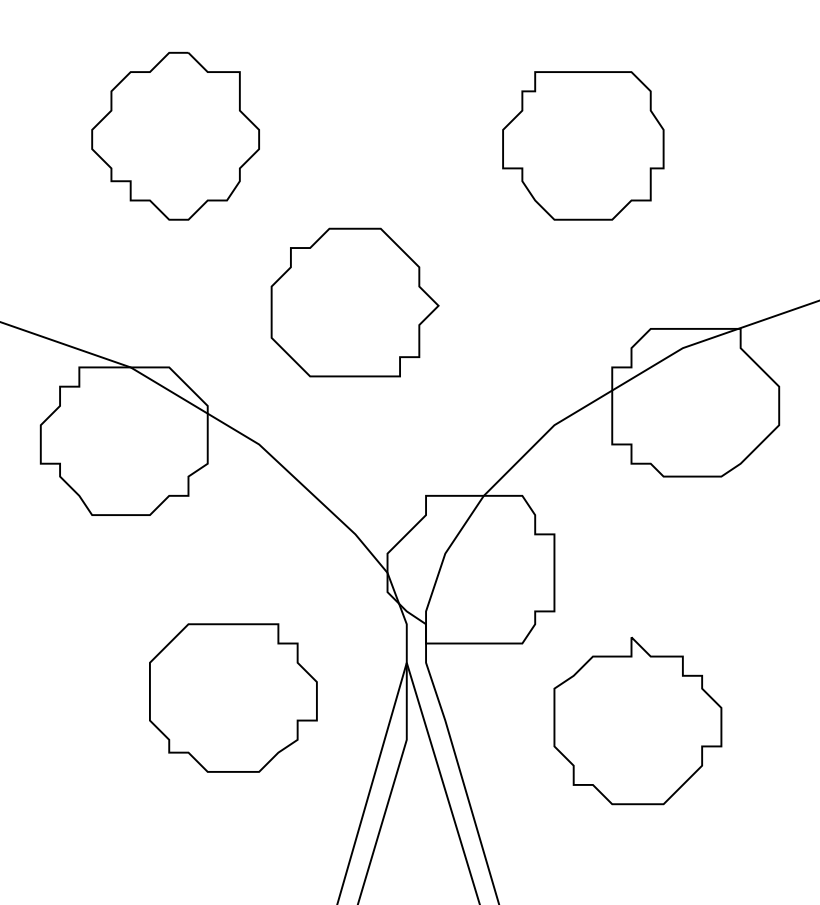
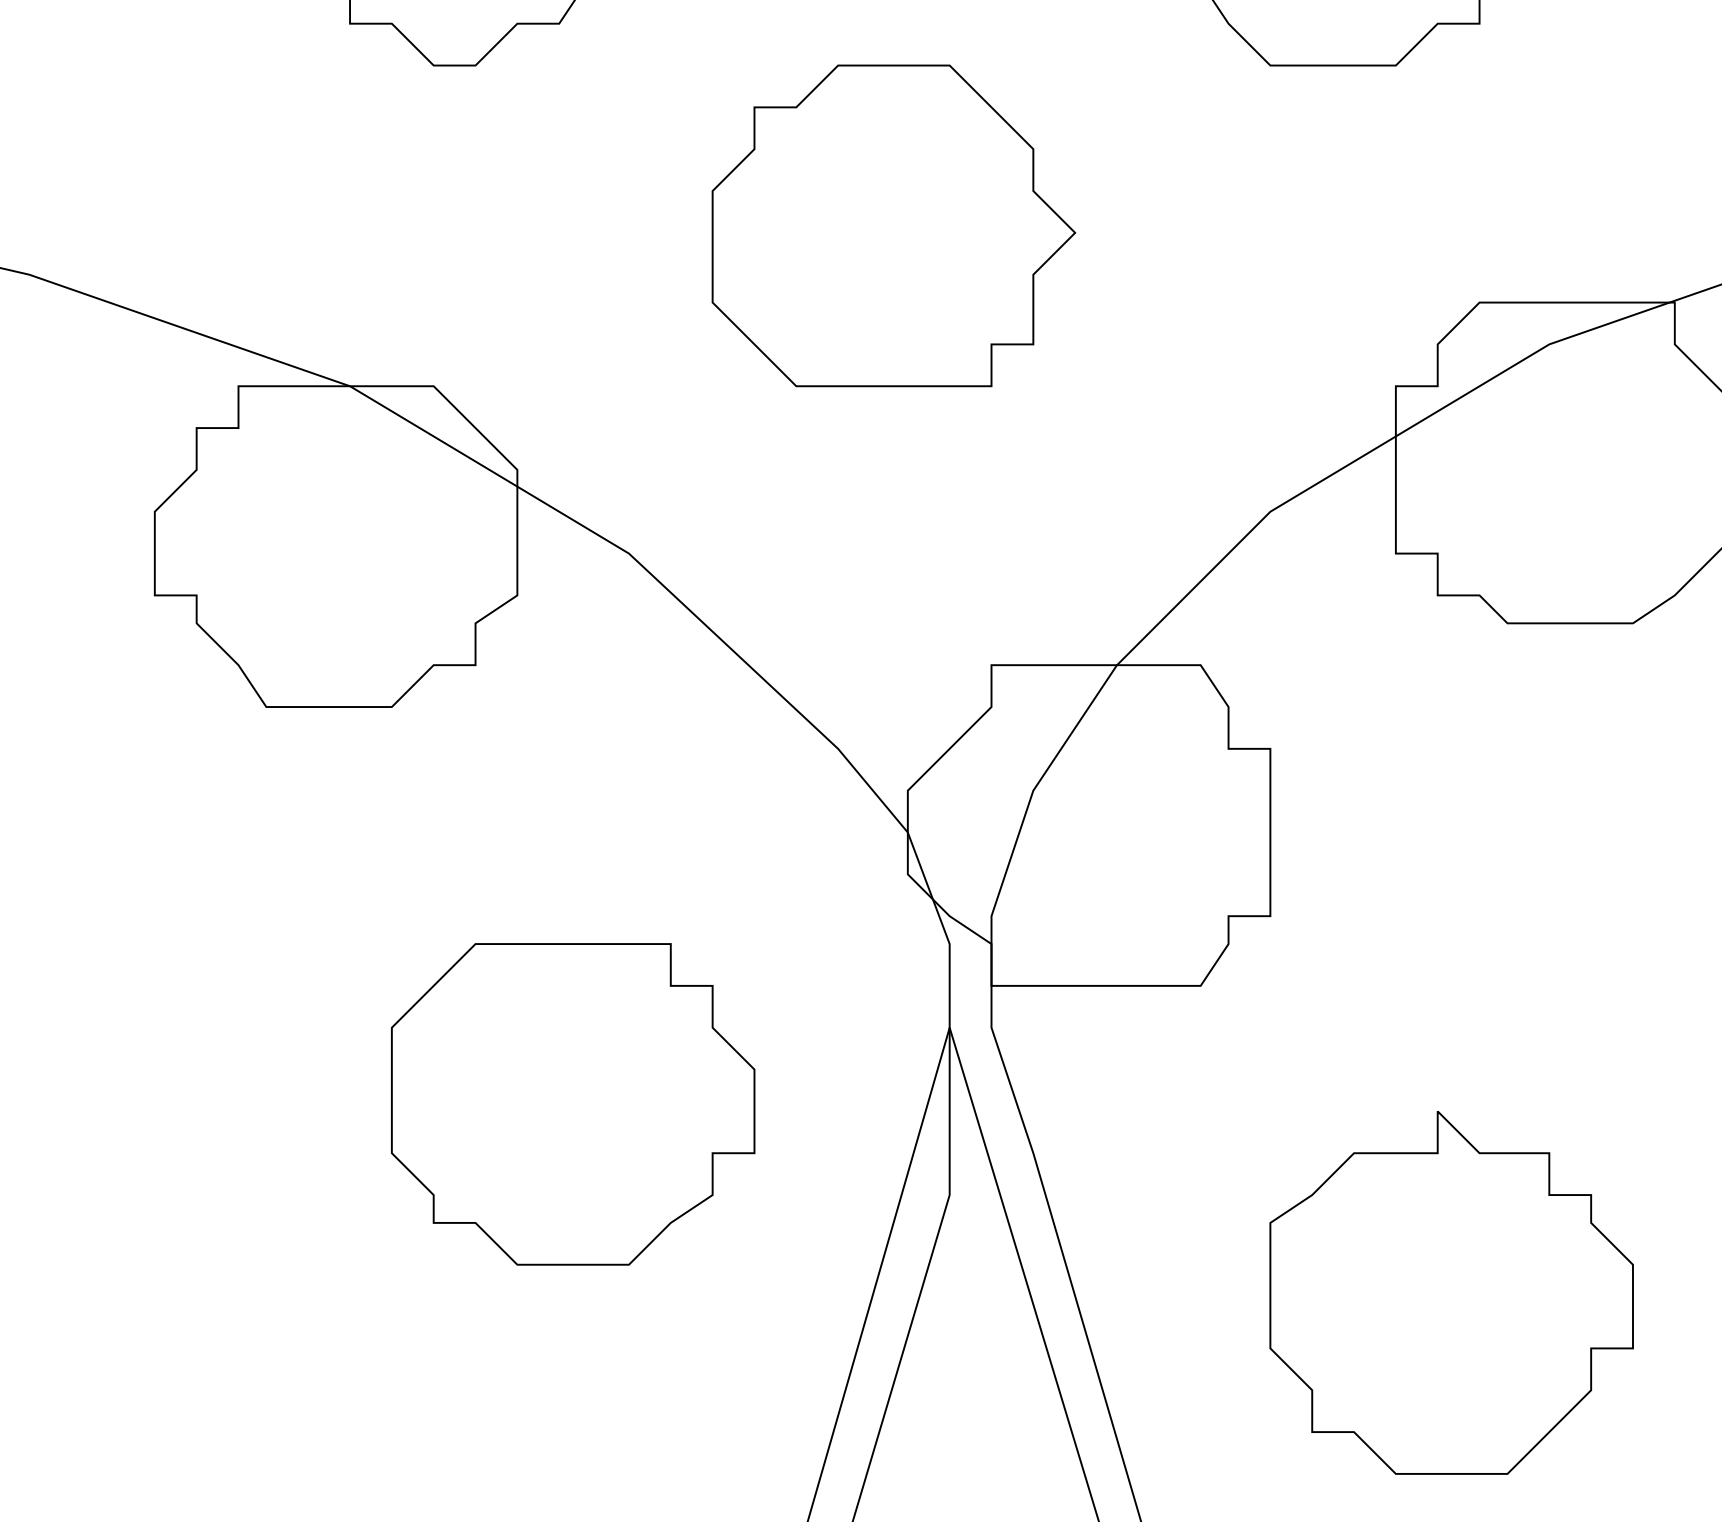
part: (354, 302) -> (892, 225), moved
part: (637, 720) -> (1450, 1292), moved

